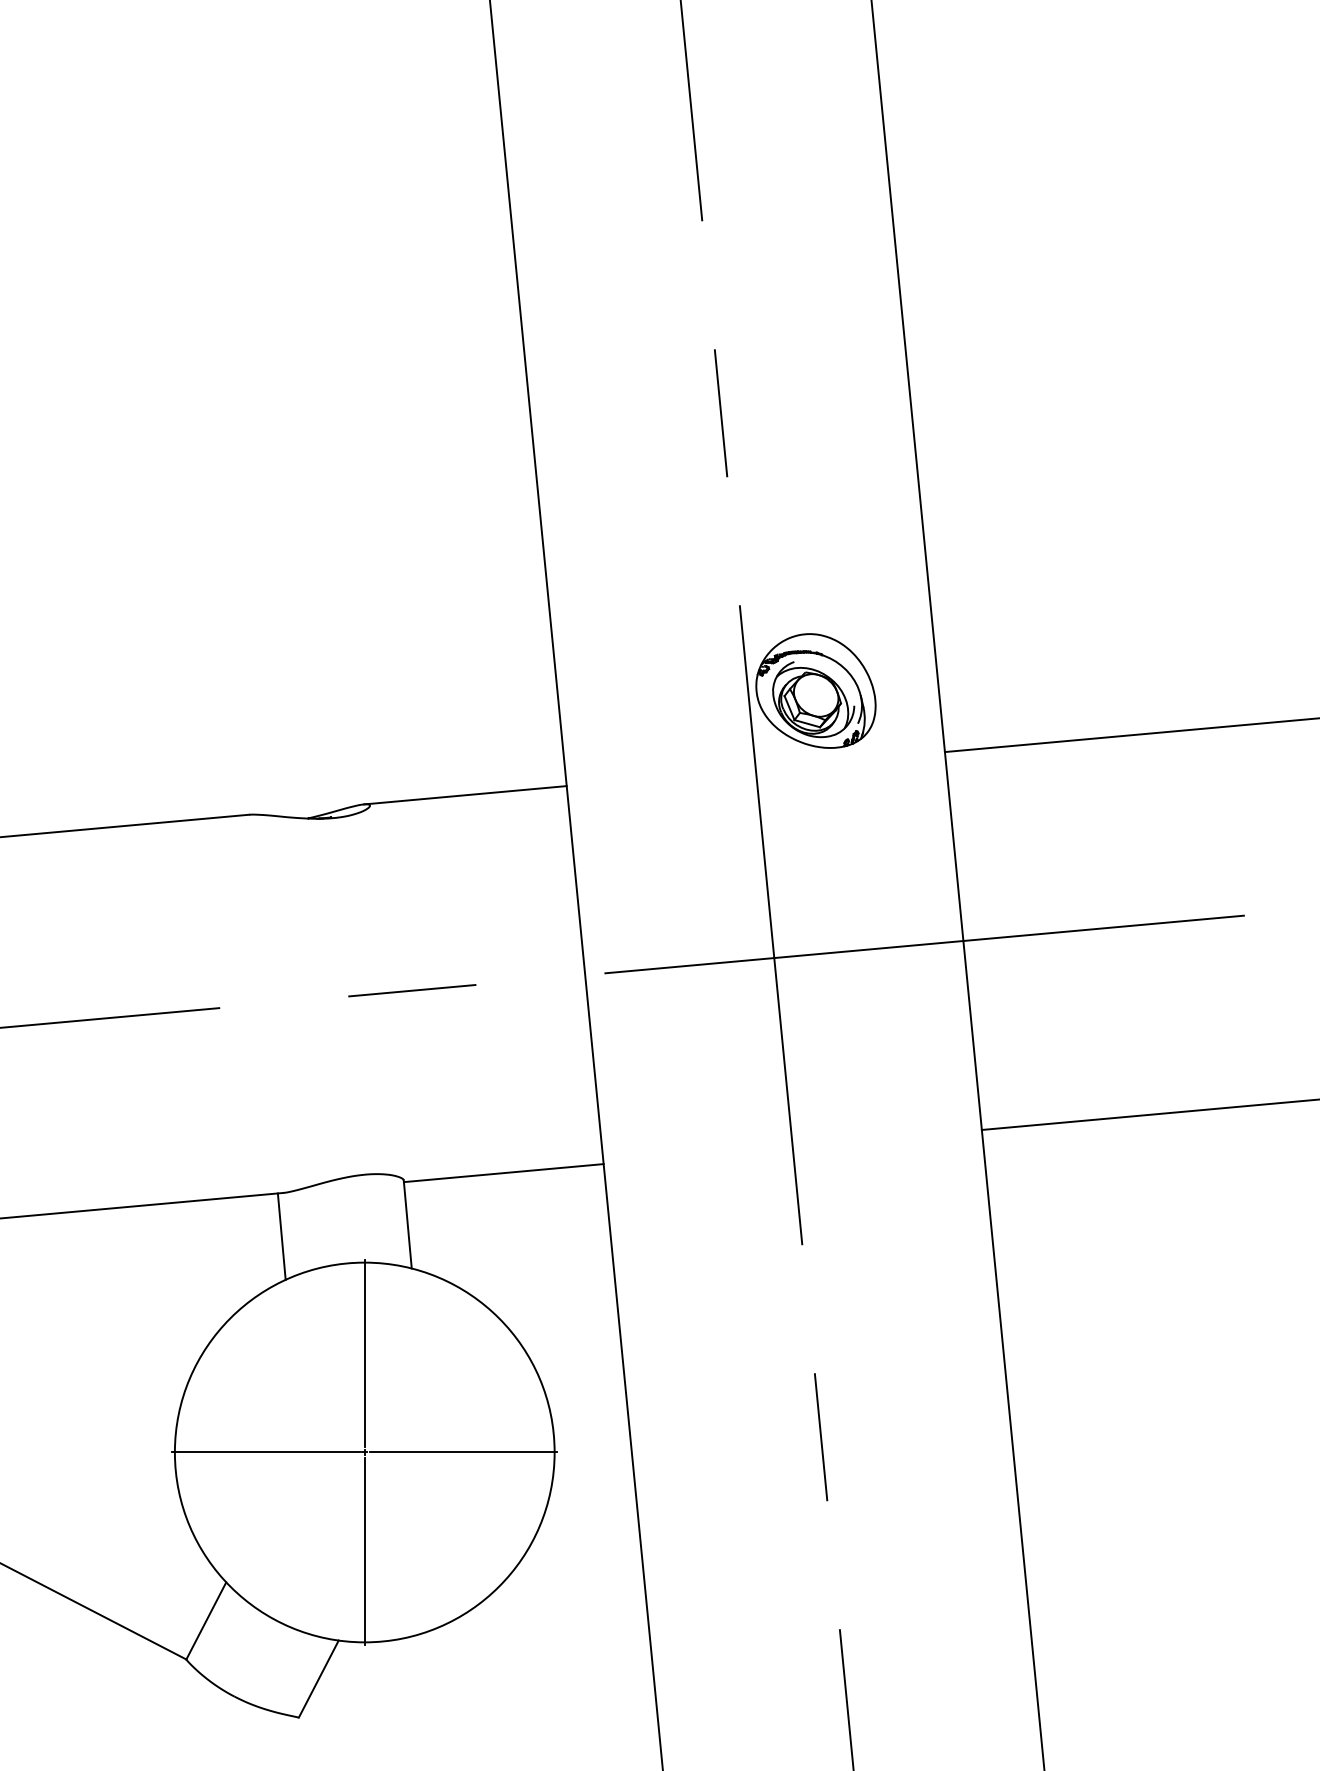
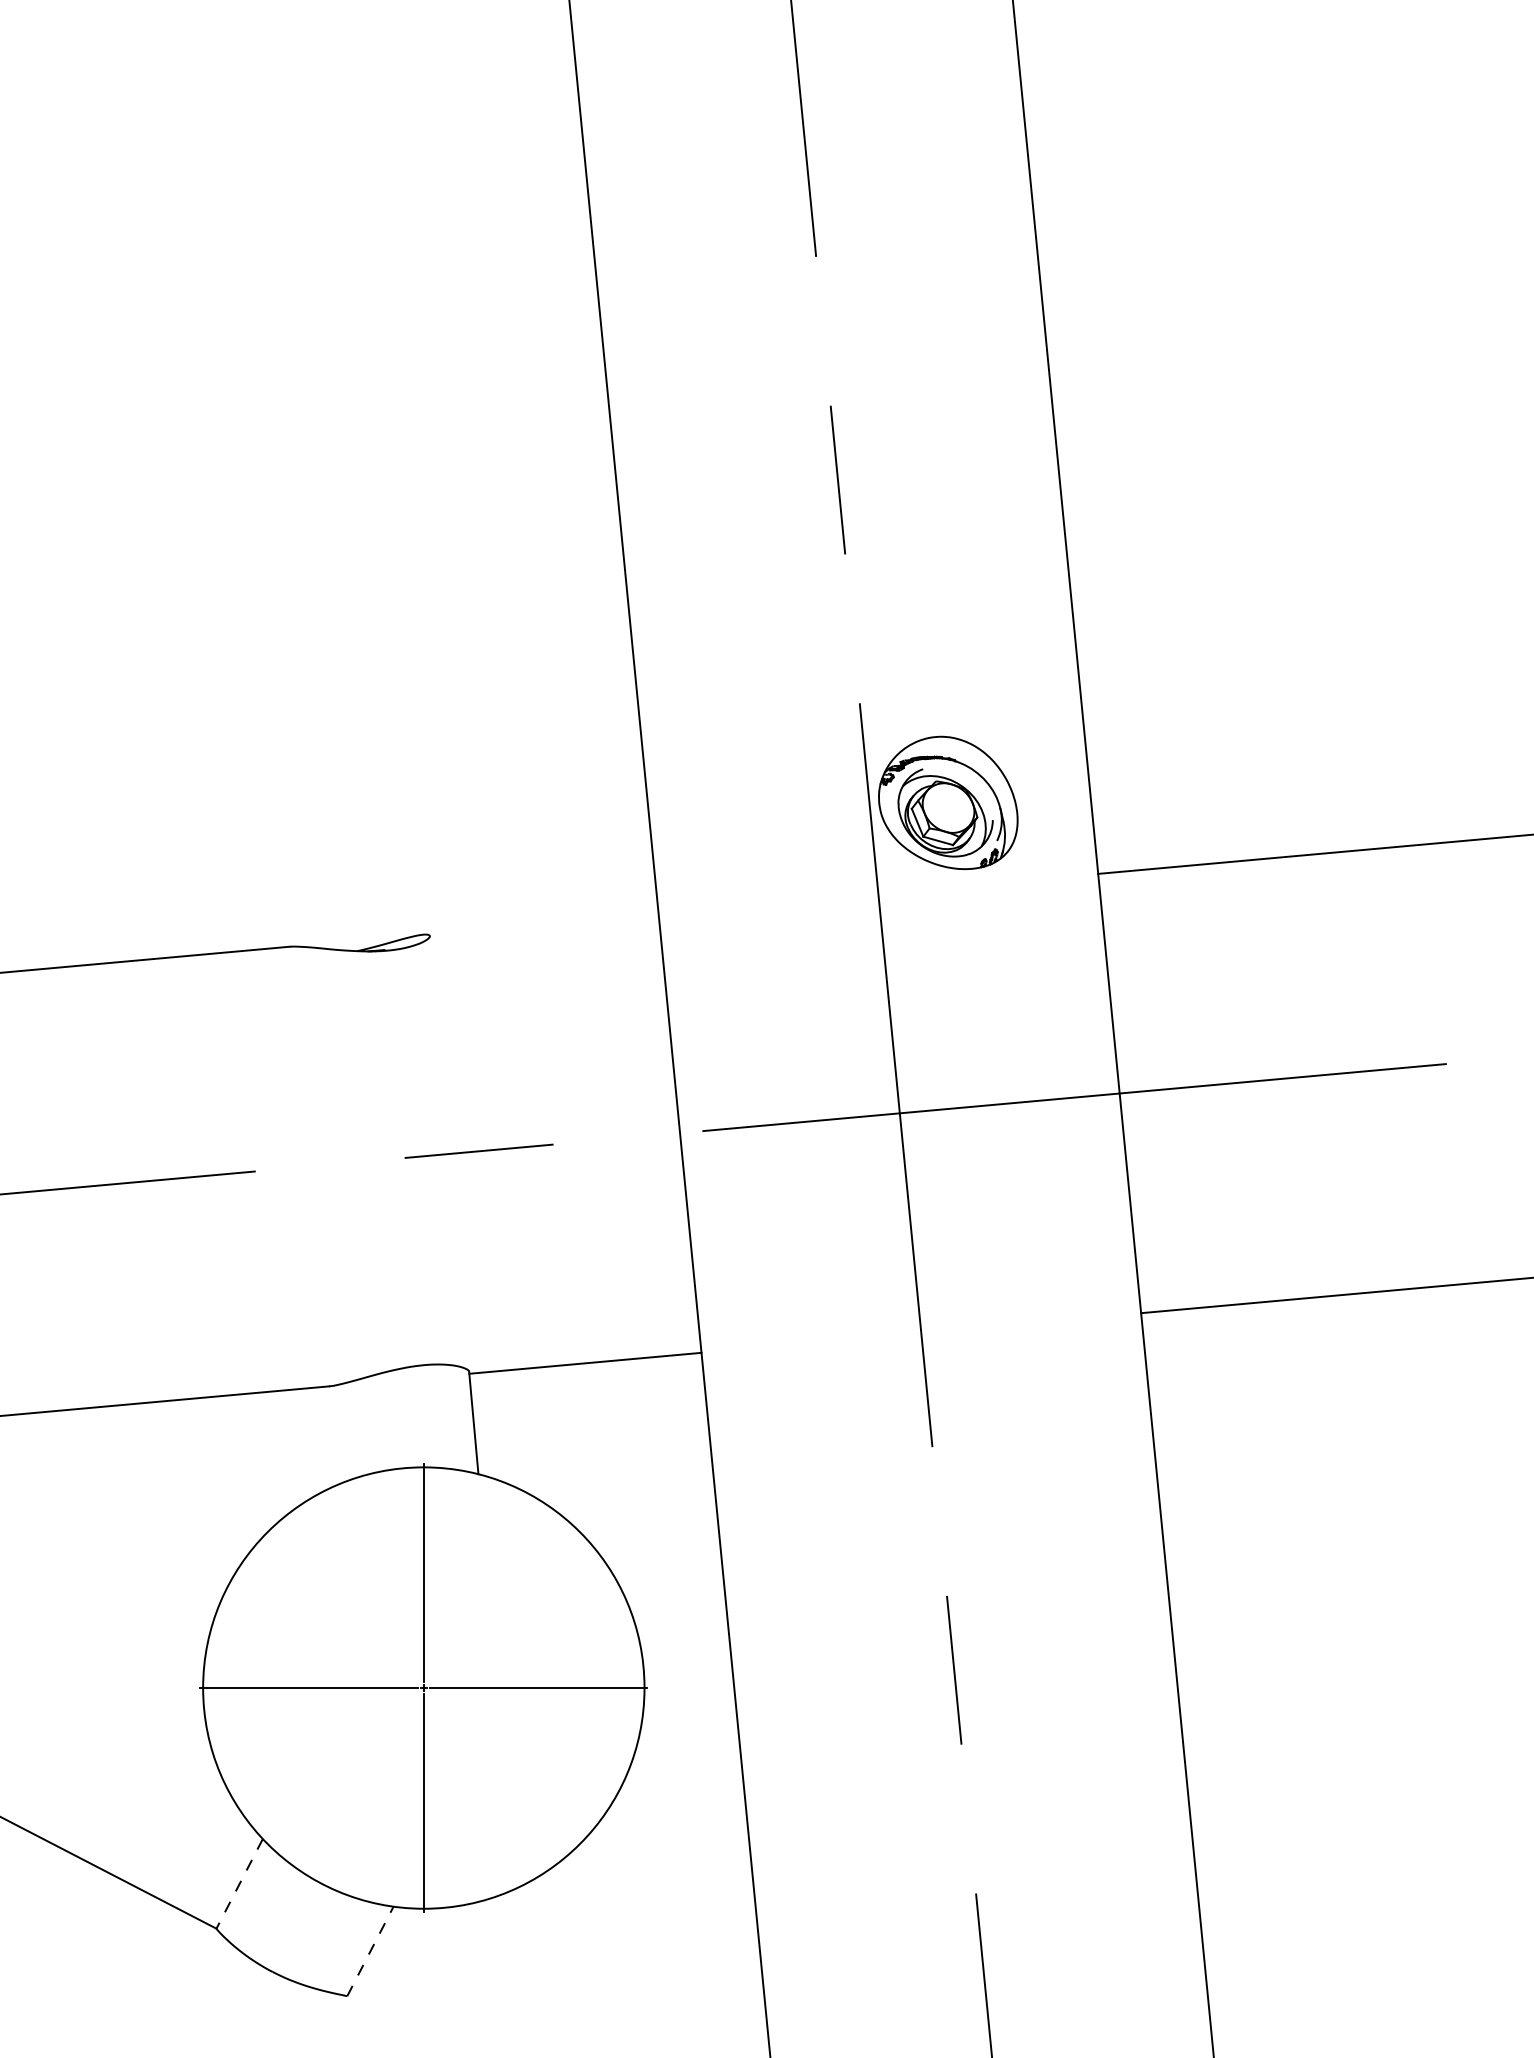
line: (465, 794) -> (540, 923), removed
line: (281, 1236) -> (326, 1436), removed
line: (206, 1621) -> (239, 1884), solid -> dashed
line: (318, 1679) -> (370, 1951), solid -> dashed

